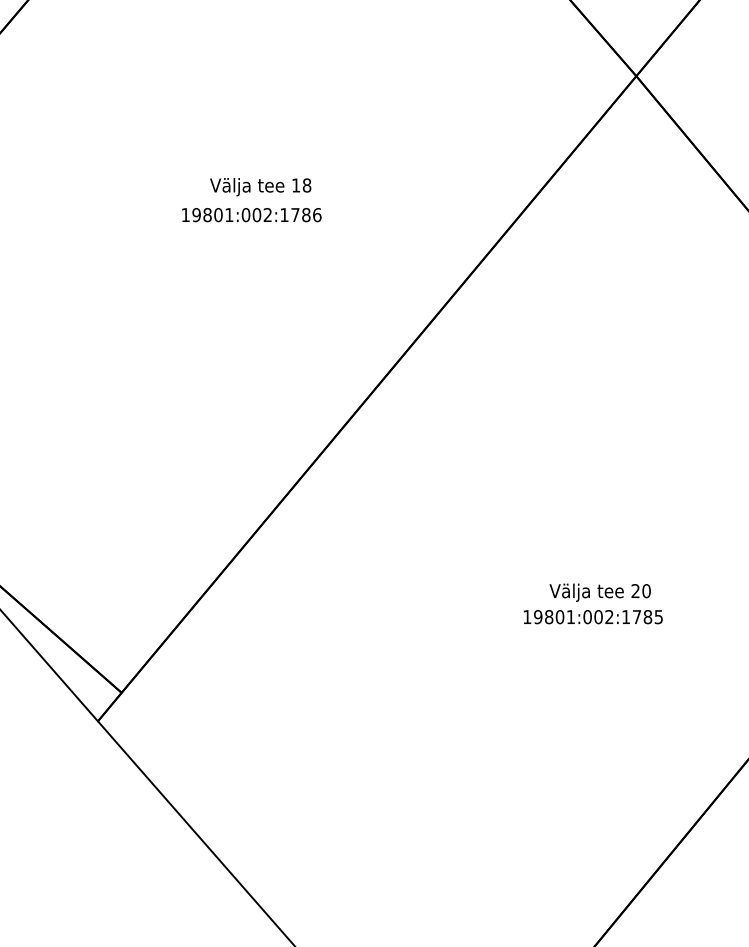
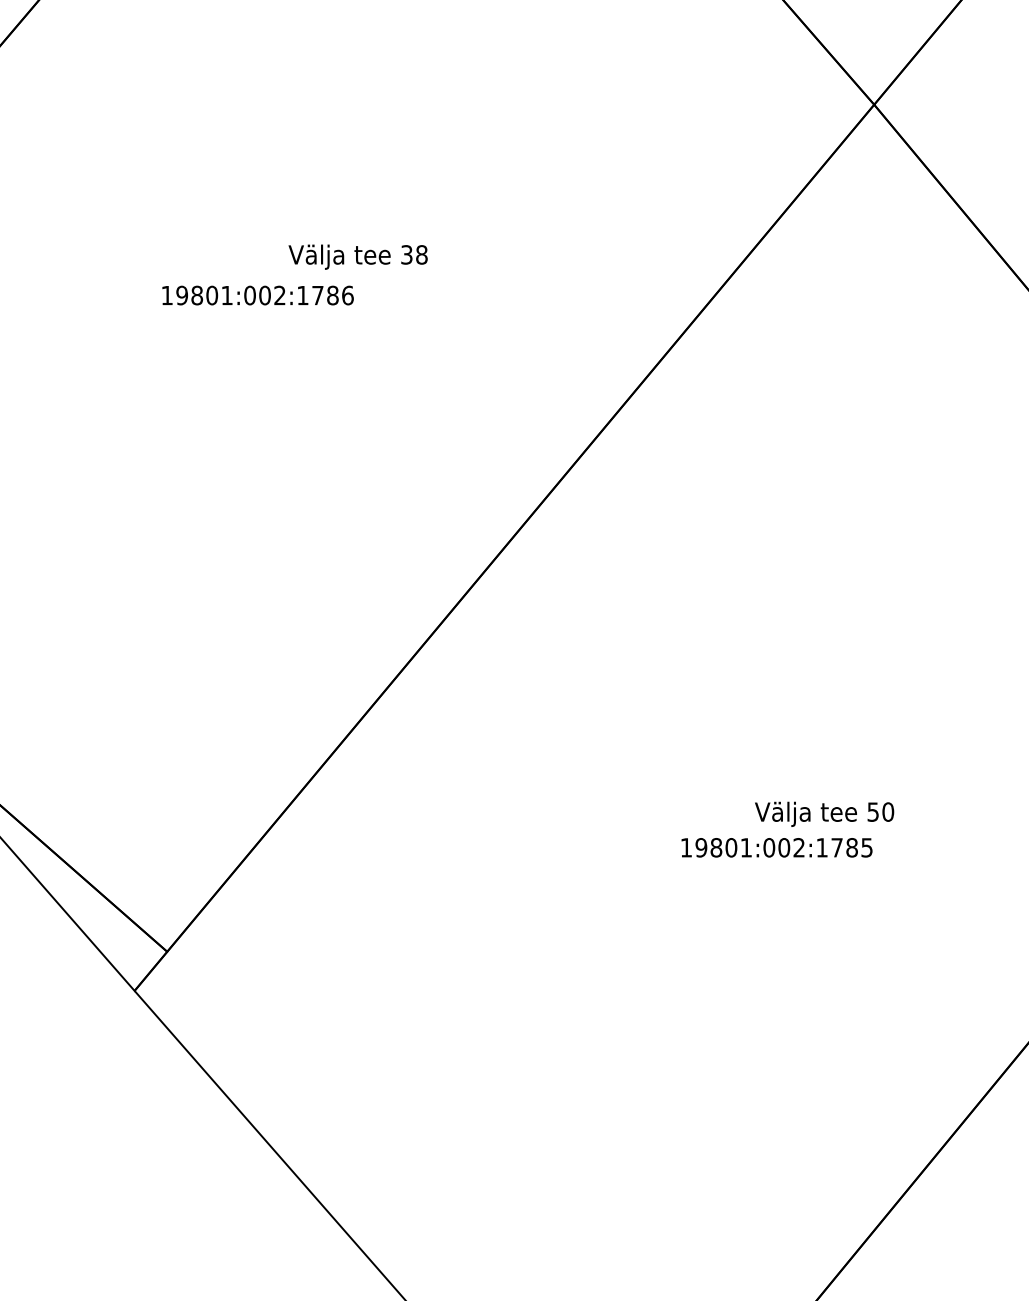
text: (295, 185) -> (406, 254), 18 -> 38
text: (251, 215) -> (257, 295), moved
text: (635, 590) -> (872, 811), 20 -> 50
text: (592, 616) -> (776, 847), moved

